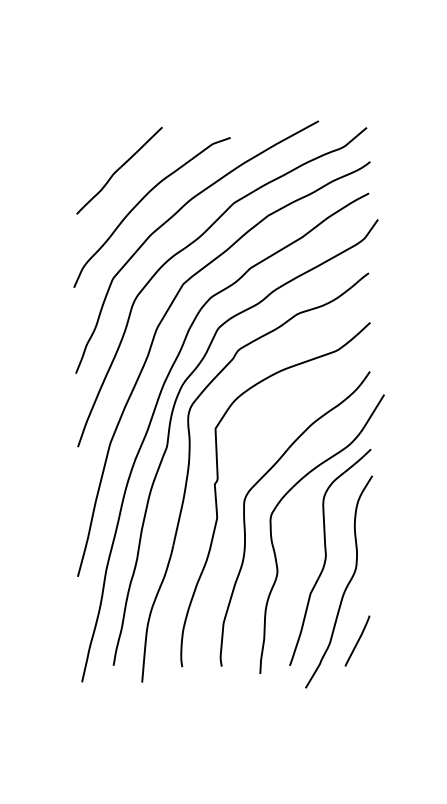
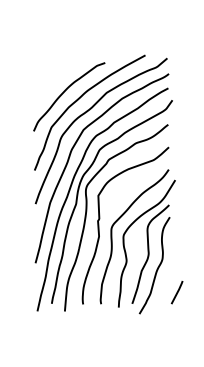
line: (119, 169) -> (54, 77), removed
line: (356, 640) -> (176, 292), moved

